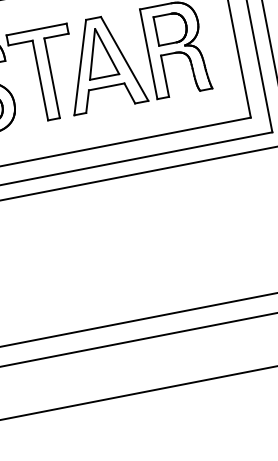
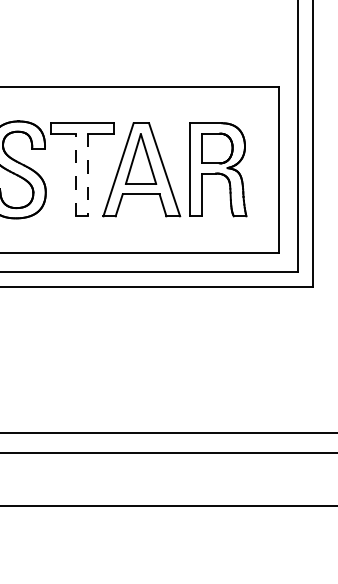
line: (52, 78) -> (88, 175), solid -> dashed
line: (40, 80) -> (76, 174), solid -> dashed

